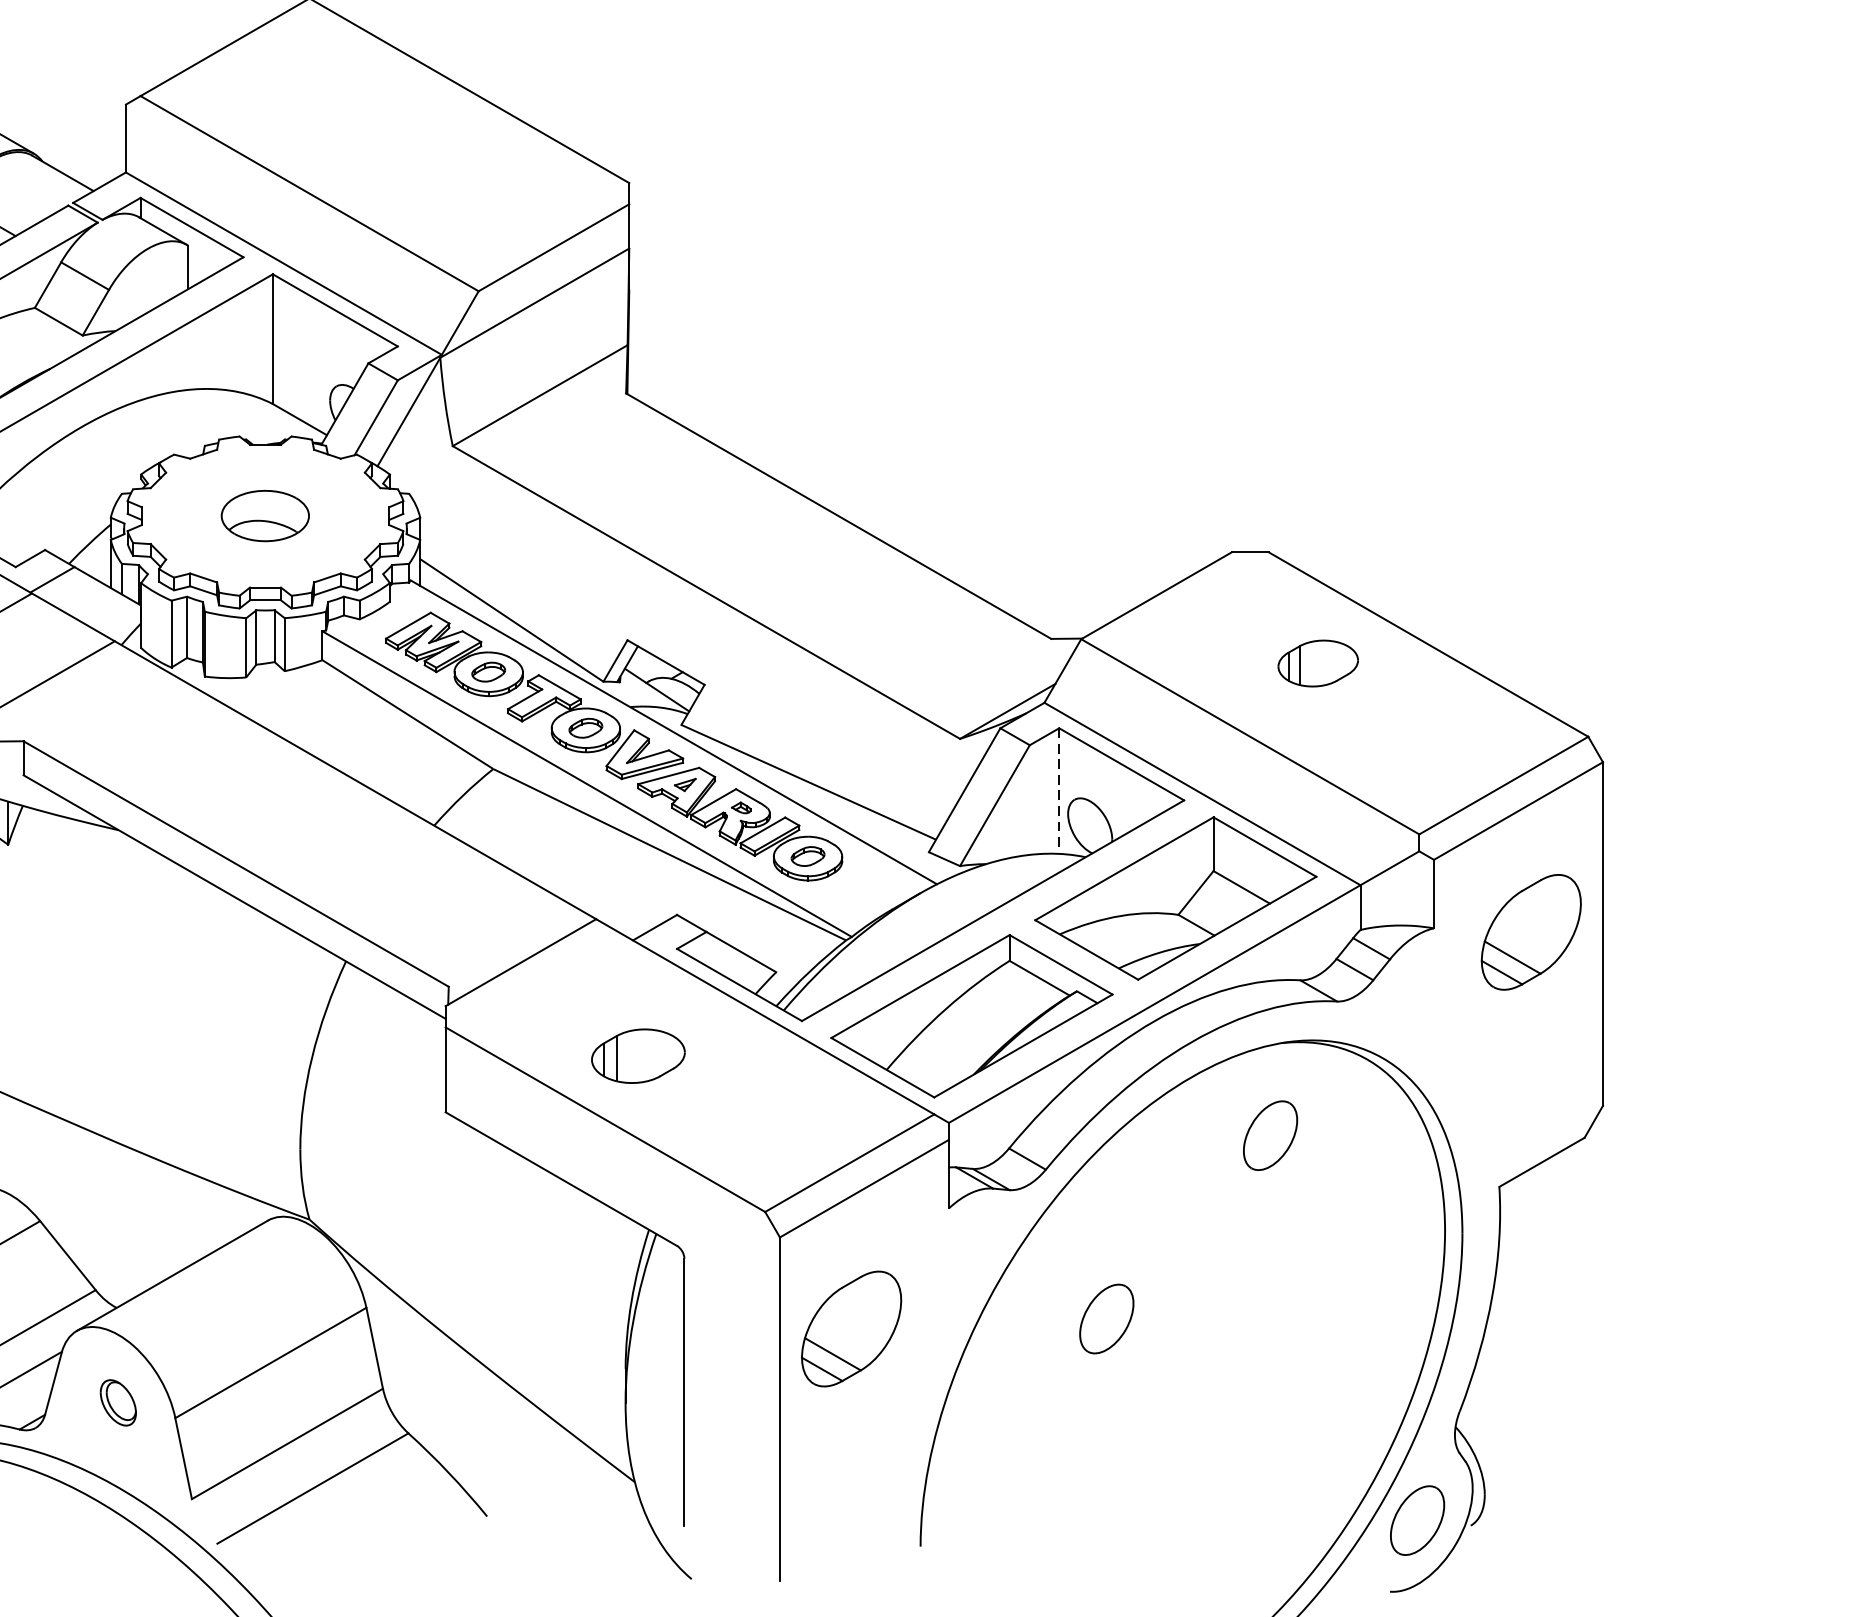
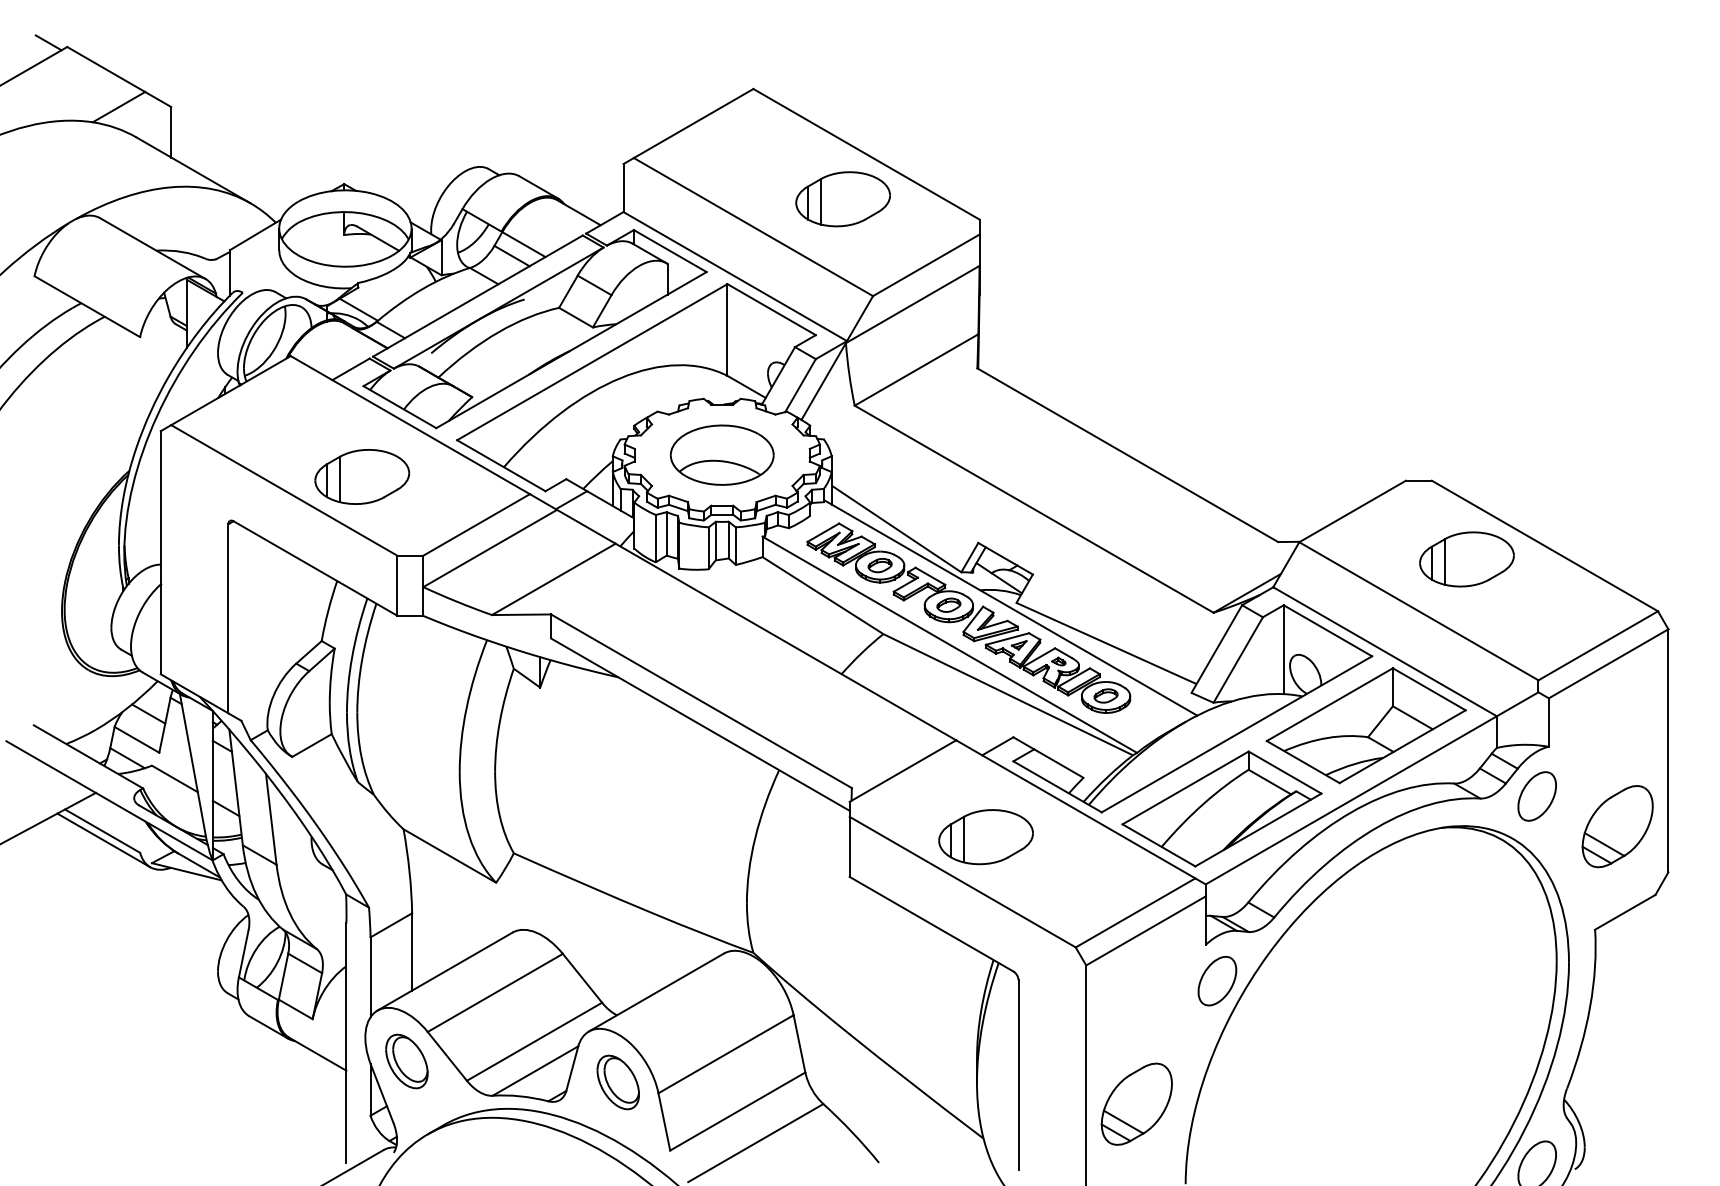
part: (435, 154) -> (842, 199), added
part: (264, 515) -> (721, 454), size x1.67
part: (1317, 663) -> (1466, 559), size x1.67
line: (1058, 792) -> (1283, 650), dashed -> solid
part: (1531, 932) -> (1617, 826), moved
part: (637, 1056) -> (985, 837), size x1.43
part: (1269, 1135) -> (1536, 796), moved
part: (1106, 1319) -> (1217, 981), moved
part: (851, 1327) -> (1136, 1103), moved
part: (117, 1402) -> (617, 1082), size x1.67

